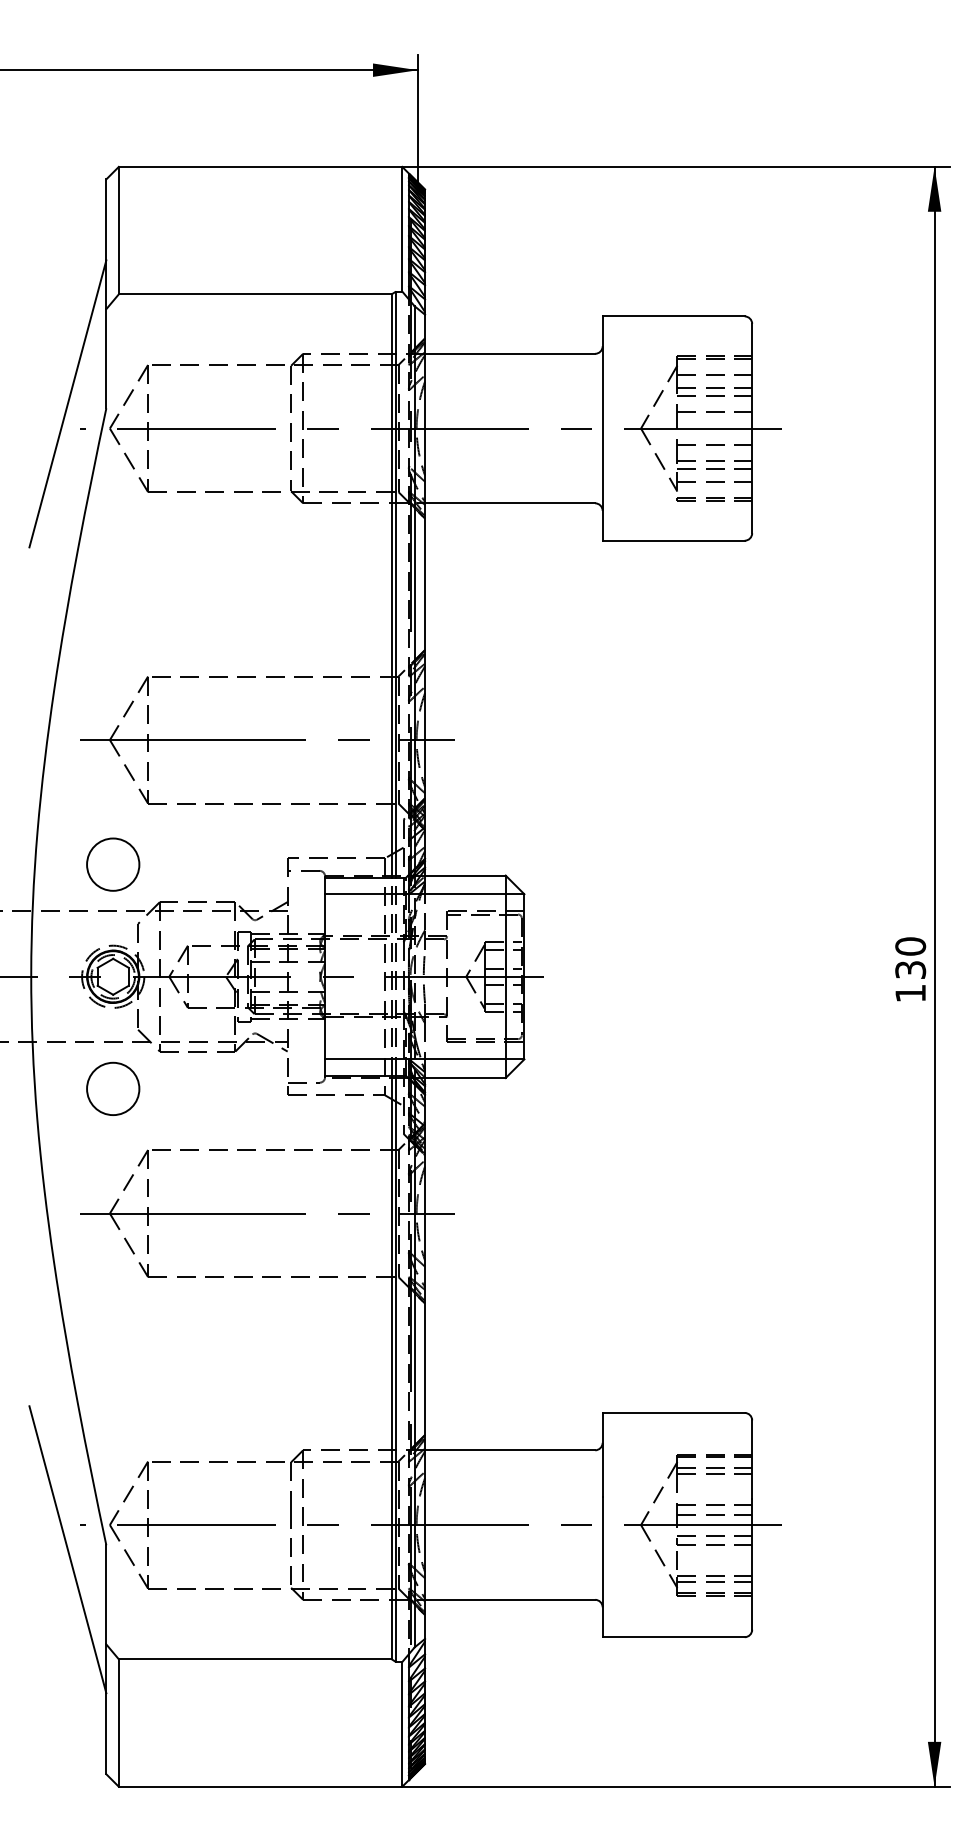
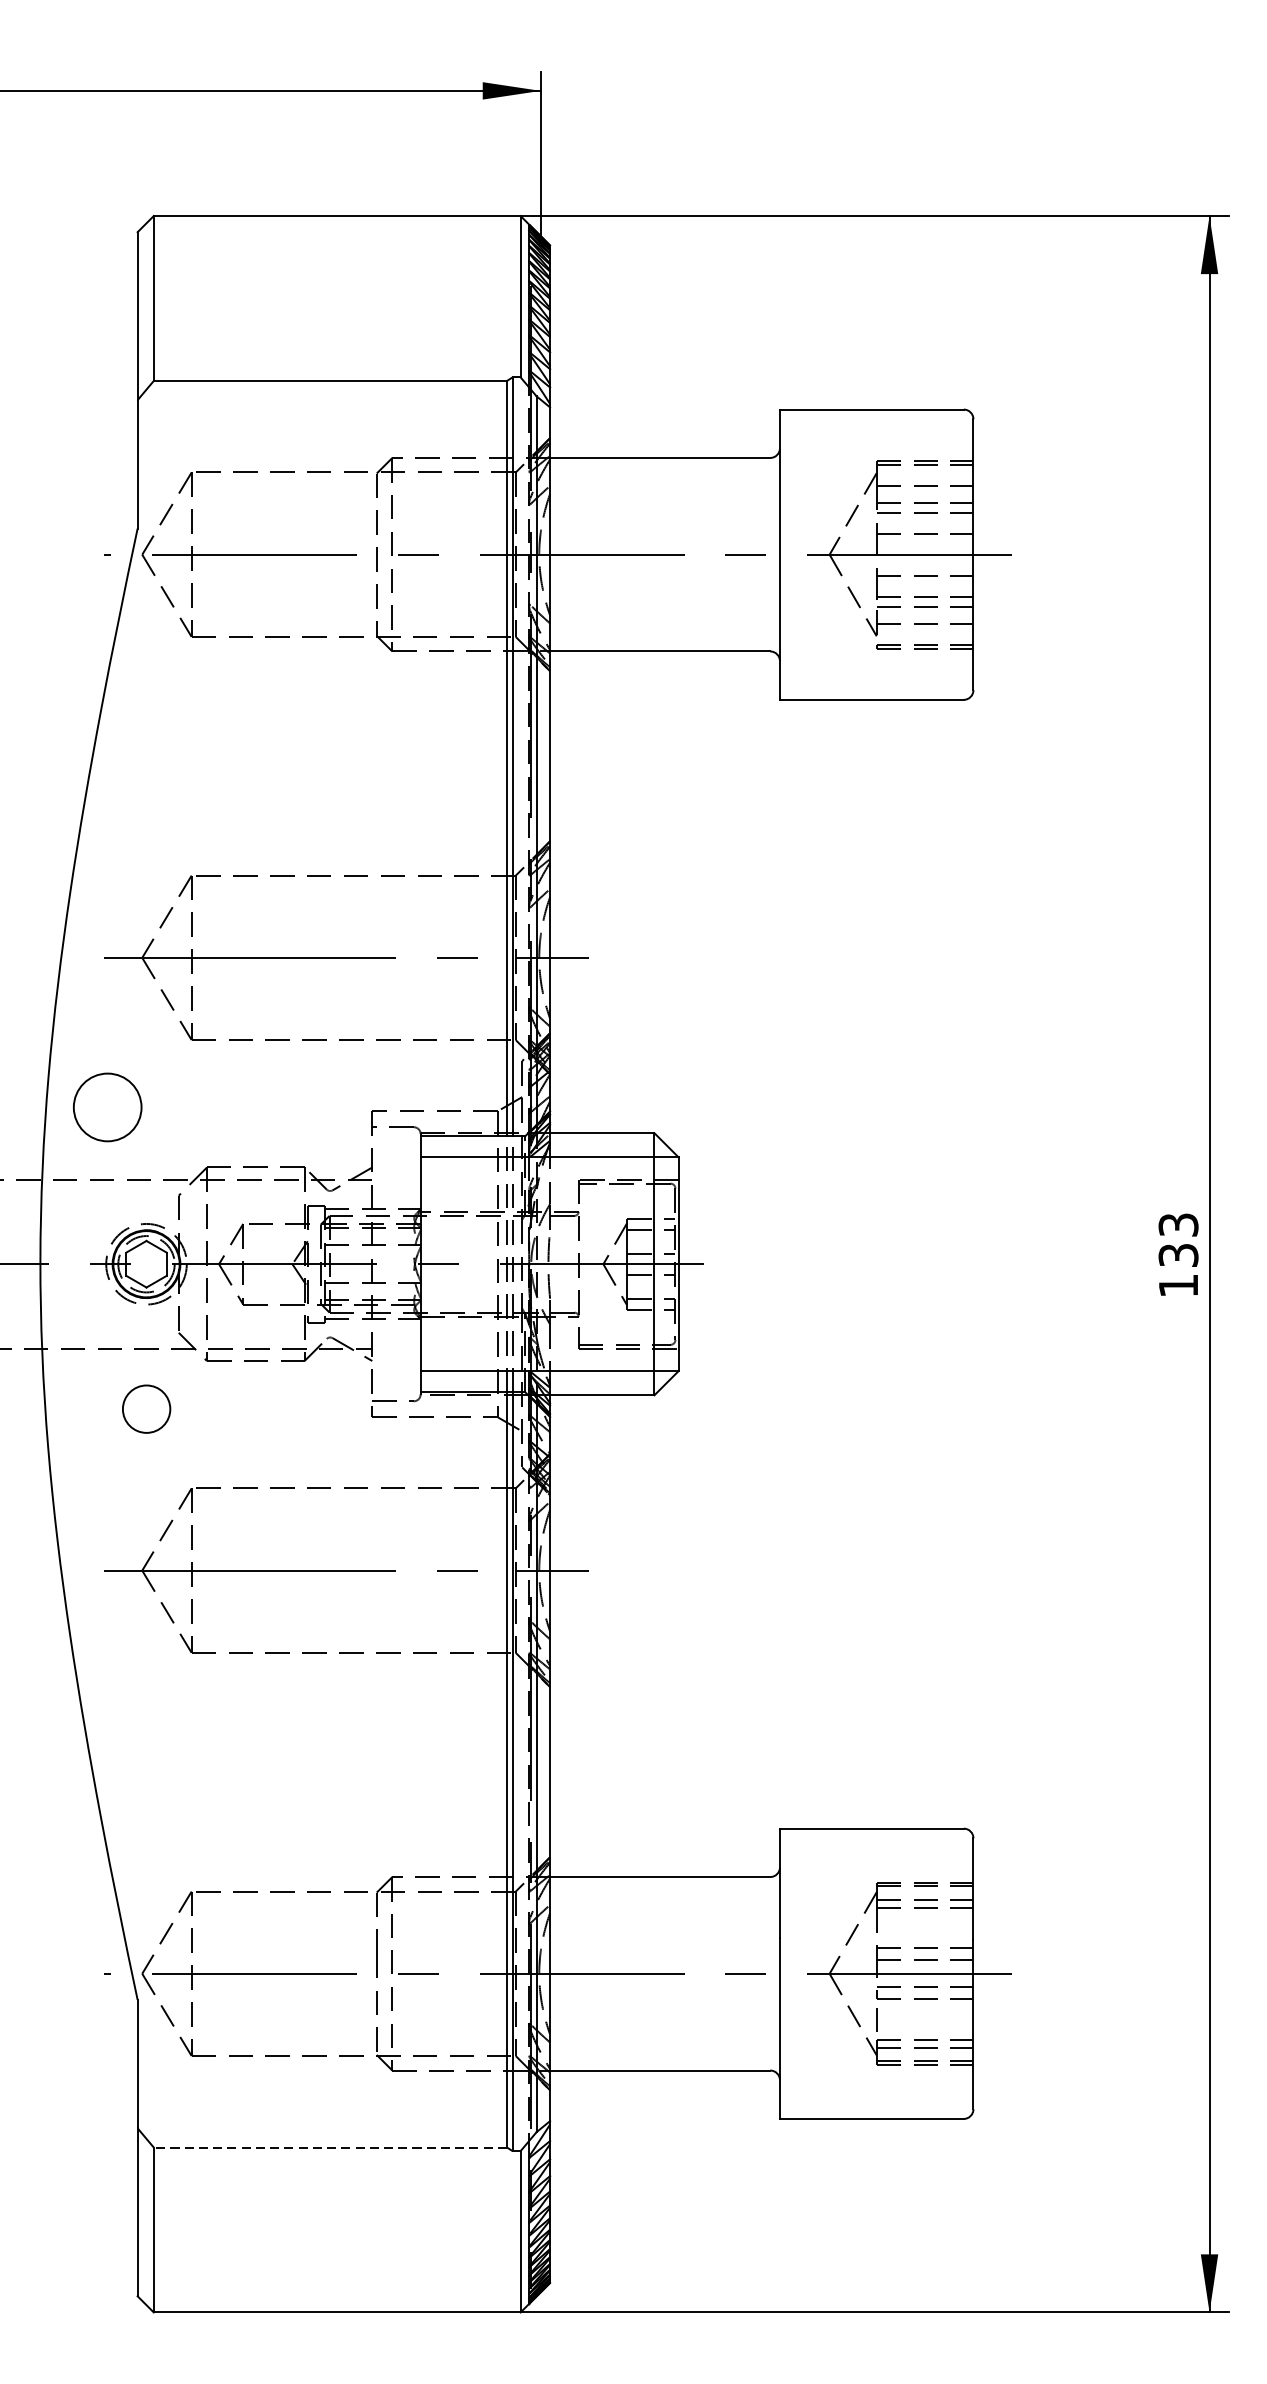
line: (67, 403) -> (87, 522), removed
circle: (113, 864) -> (108, 1107), moved
text: (910, 946) -> (1178, 1225), 130 -> 133
circle: (113, 1088) -> (146, 1408), size x0.7
line: (67, 1549) -> (87, 2005), removed
line: (254, 1659) -> (329, 2147), solid -> dashed

